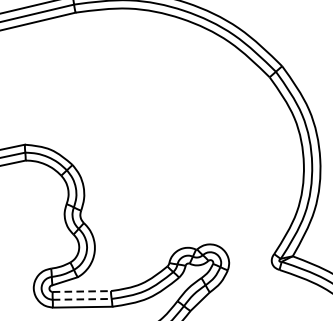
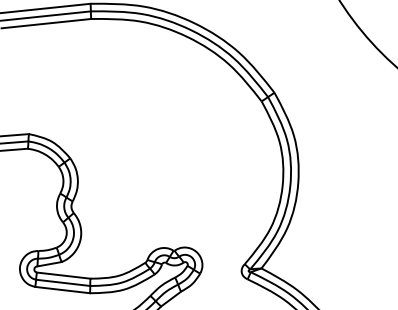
line: (81, 291) -> (63, 275), dashed -> solid
line: (82, 298) -> (63, 282), dashed -> solid

